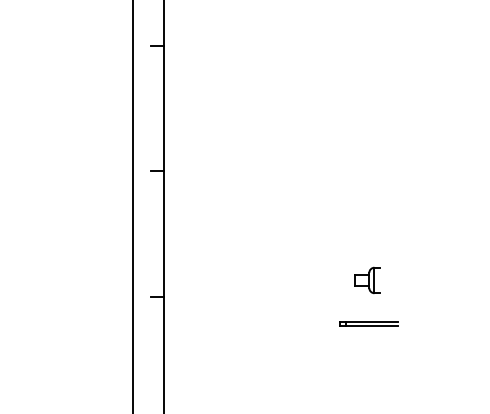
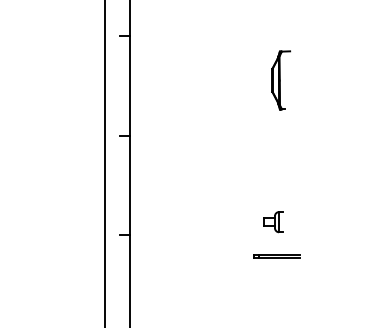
part: (355, 101) -> (281, 80), added
part: (367, 280) -> (273, 222), moved
part: (368, 323) -> (276, 256), moved

